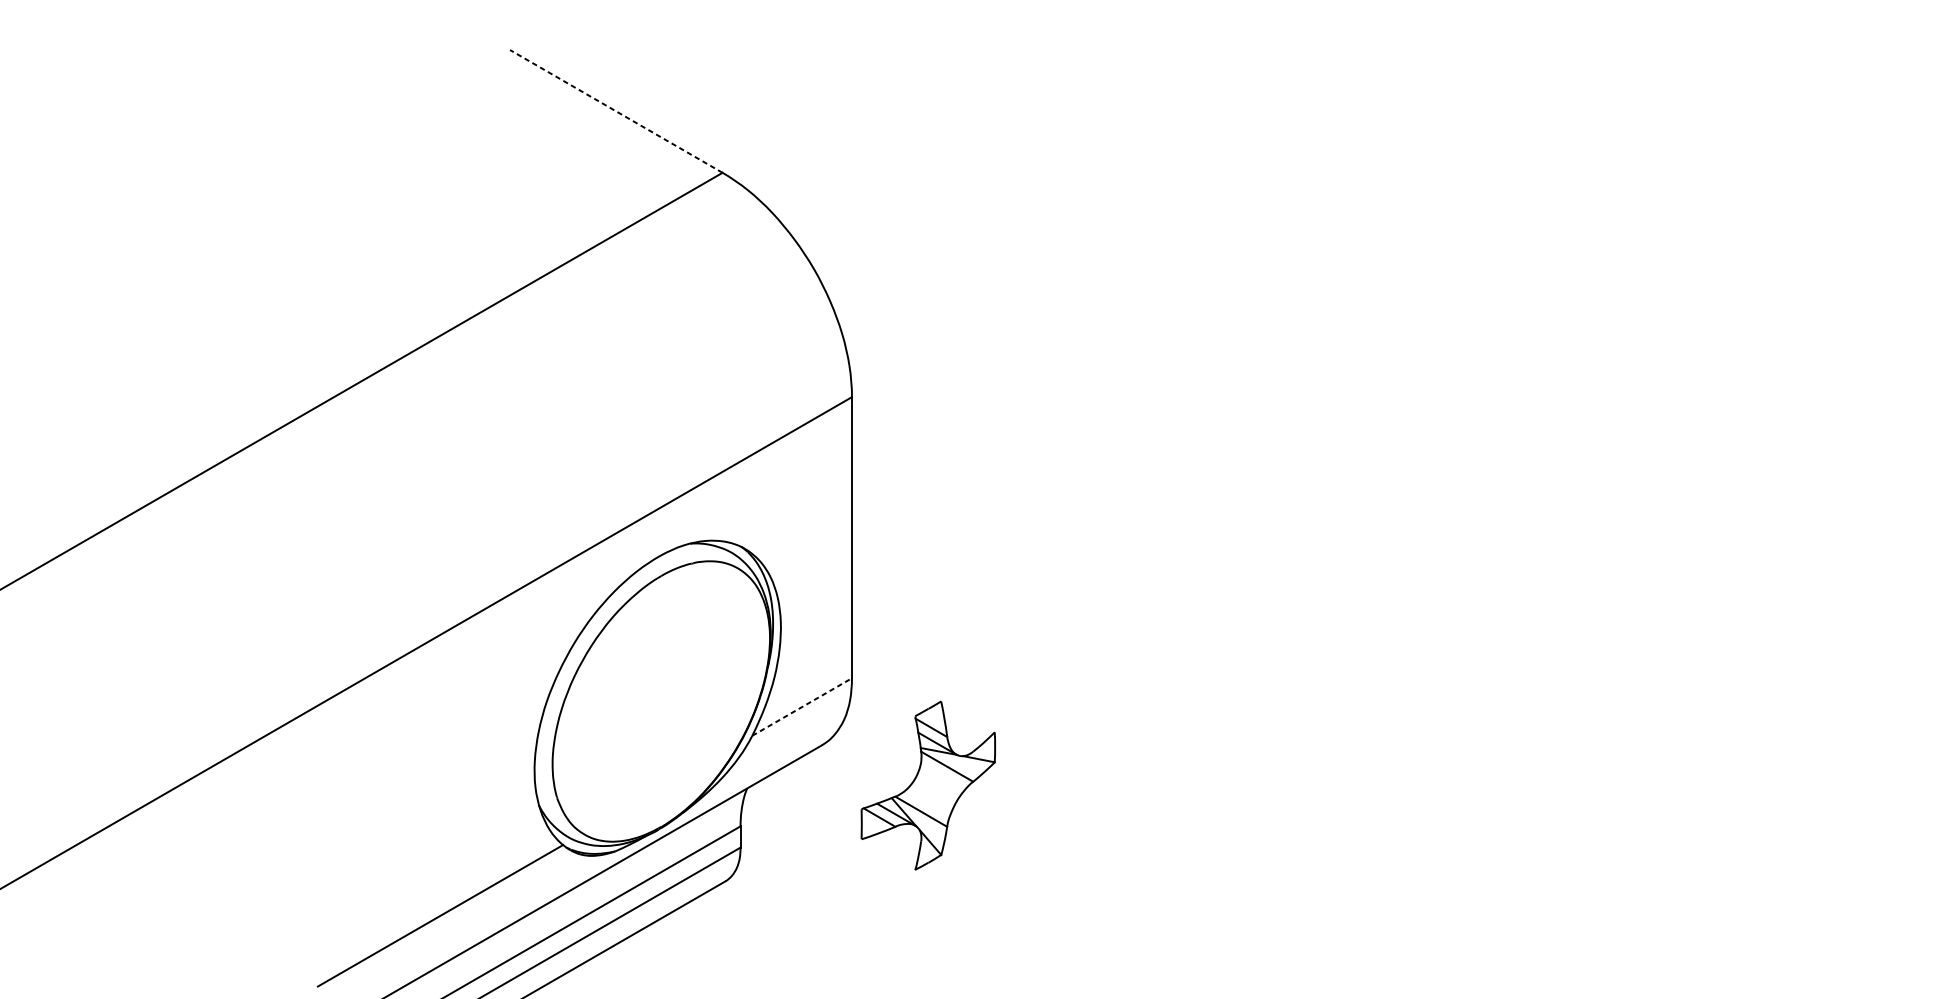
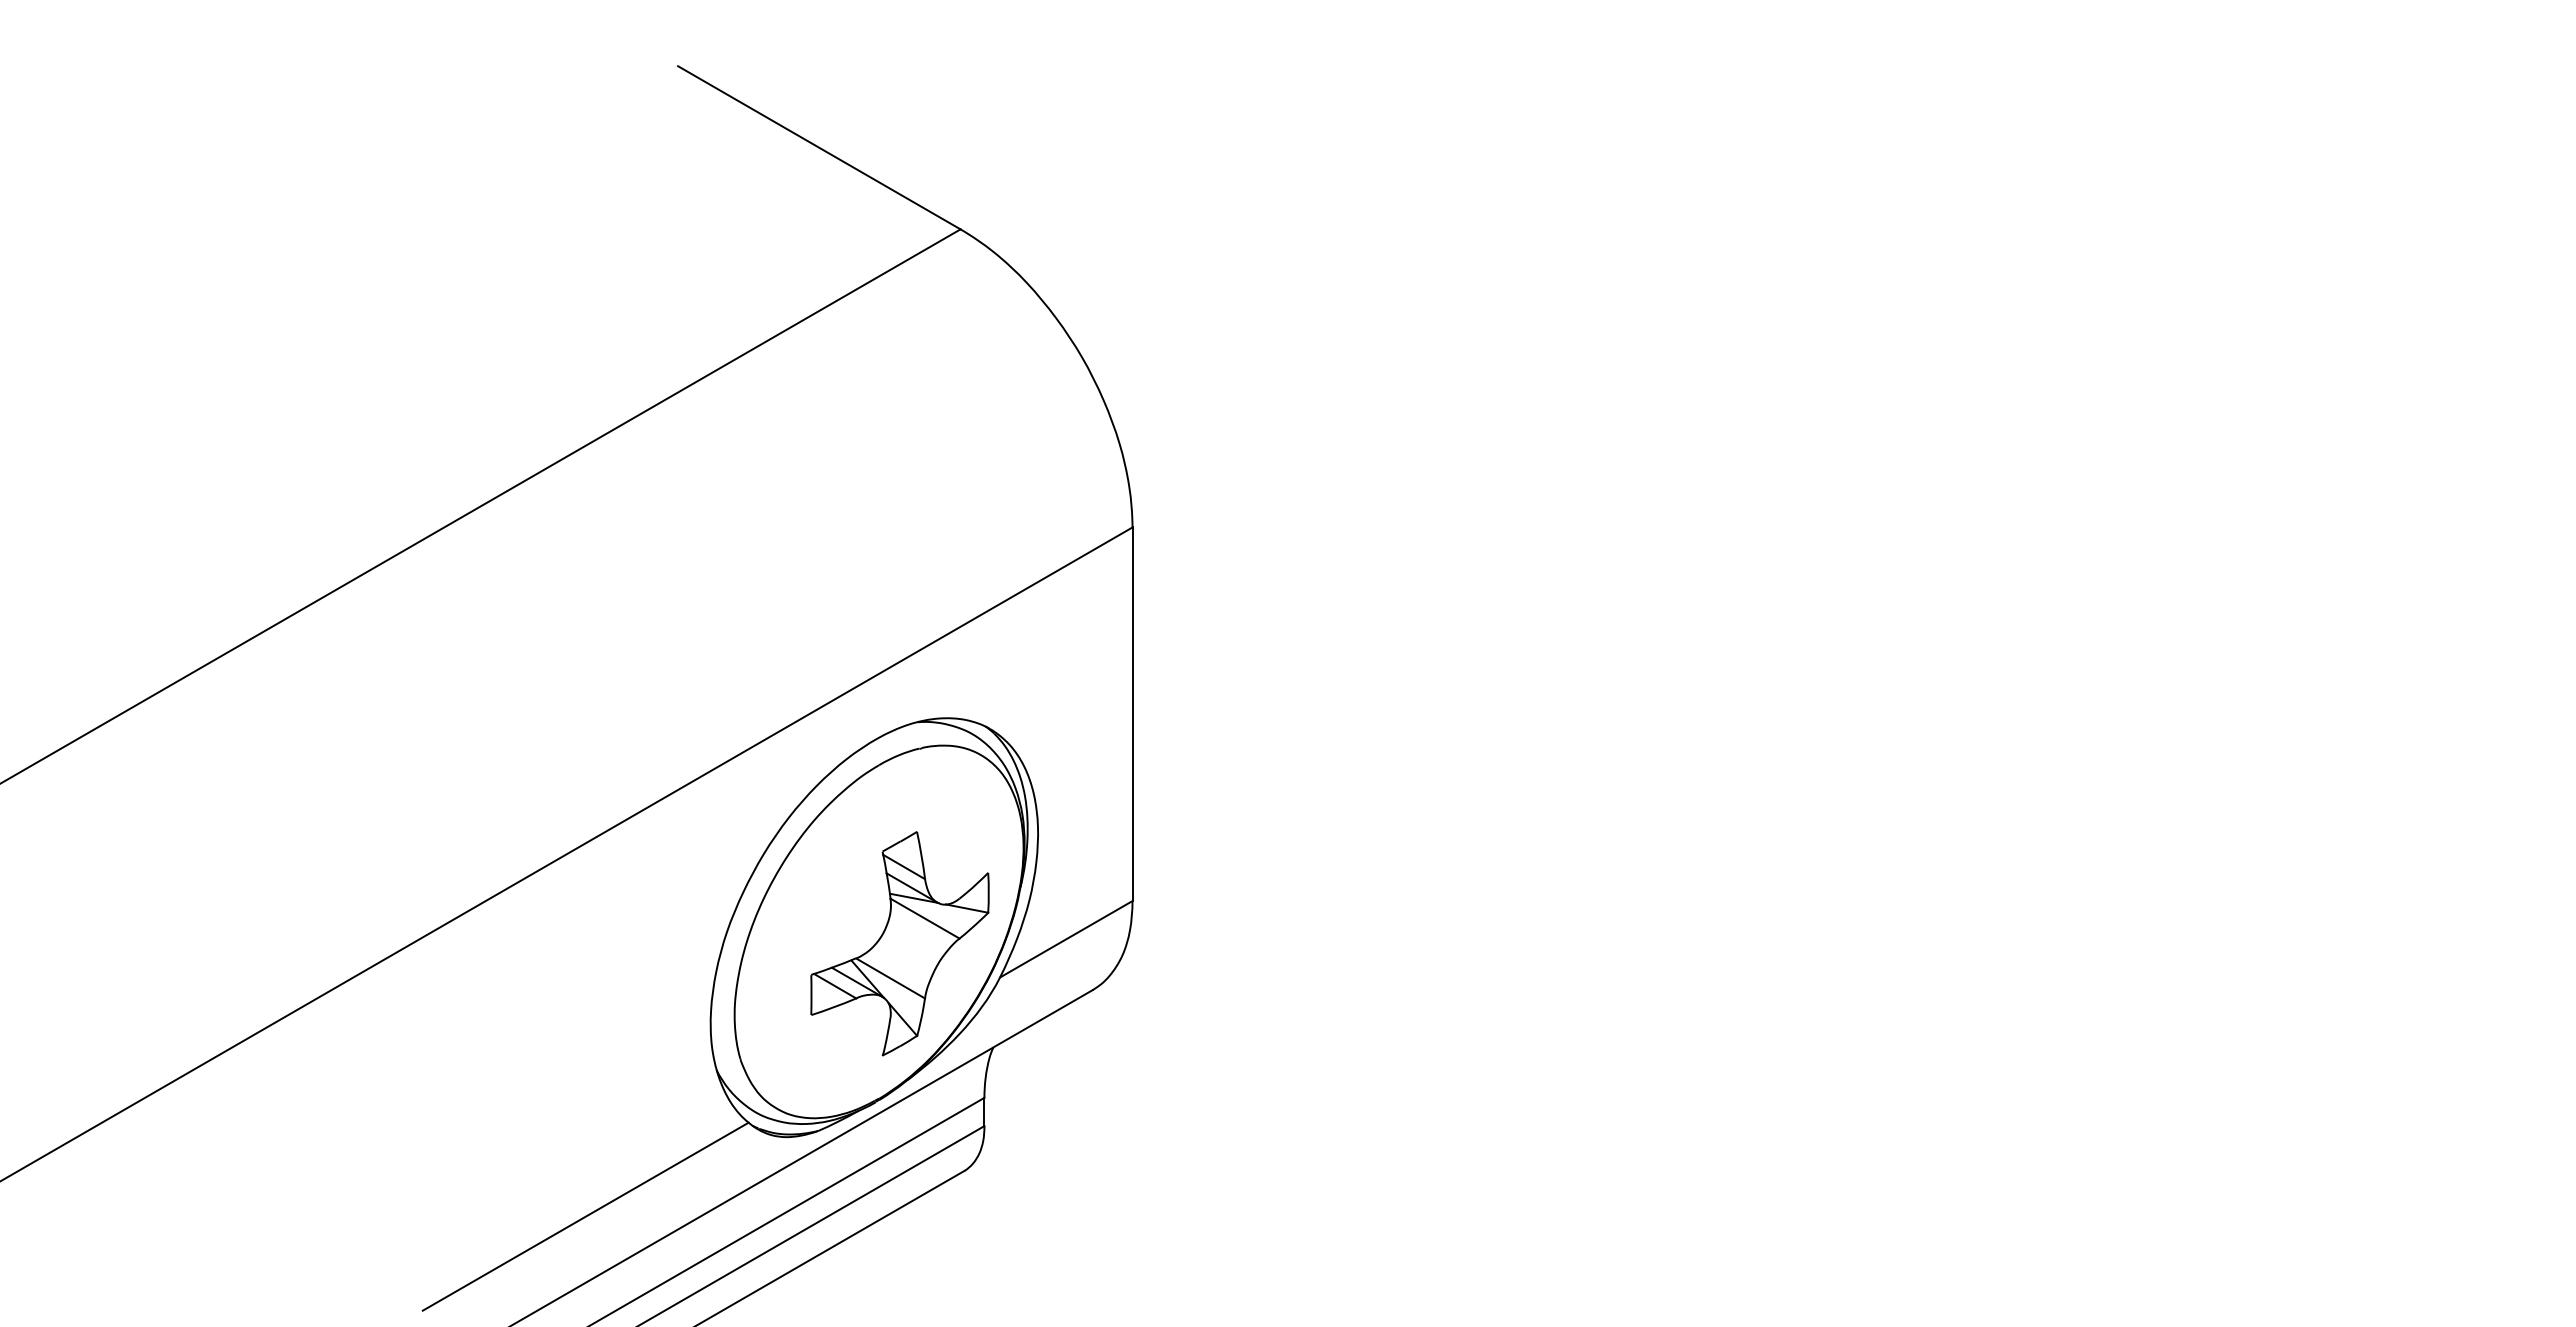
line: (615, 111) -> (818, 147), dashed -> solid
line: (802, 707) -> (1066, 939), dashed -> solid
part: (927, 785) -> (899, 943), moved

